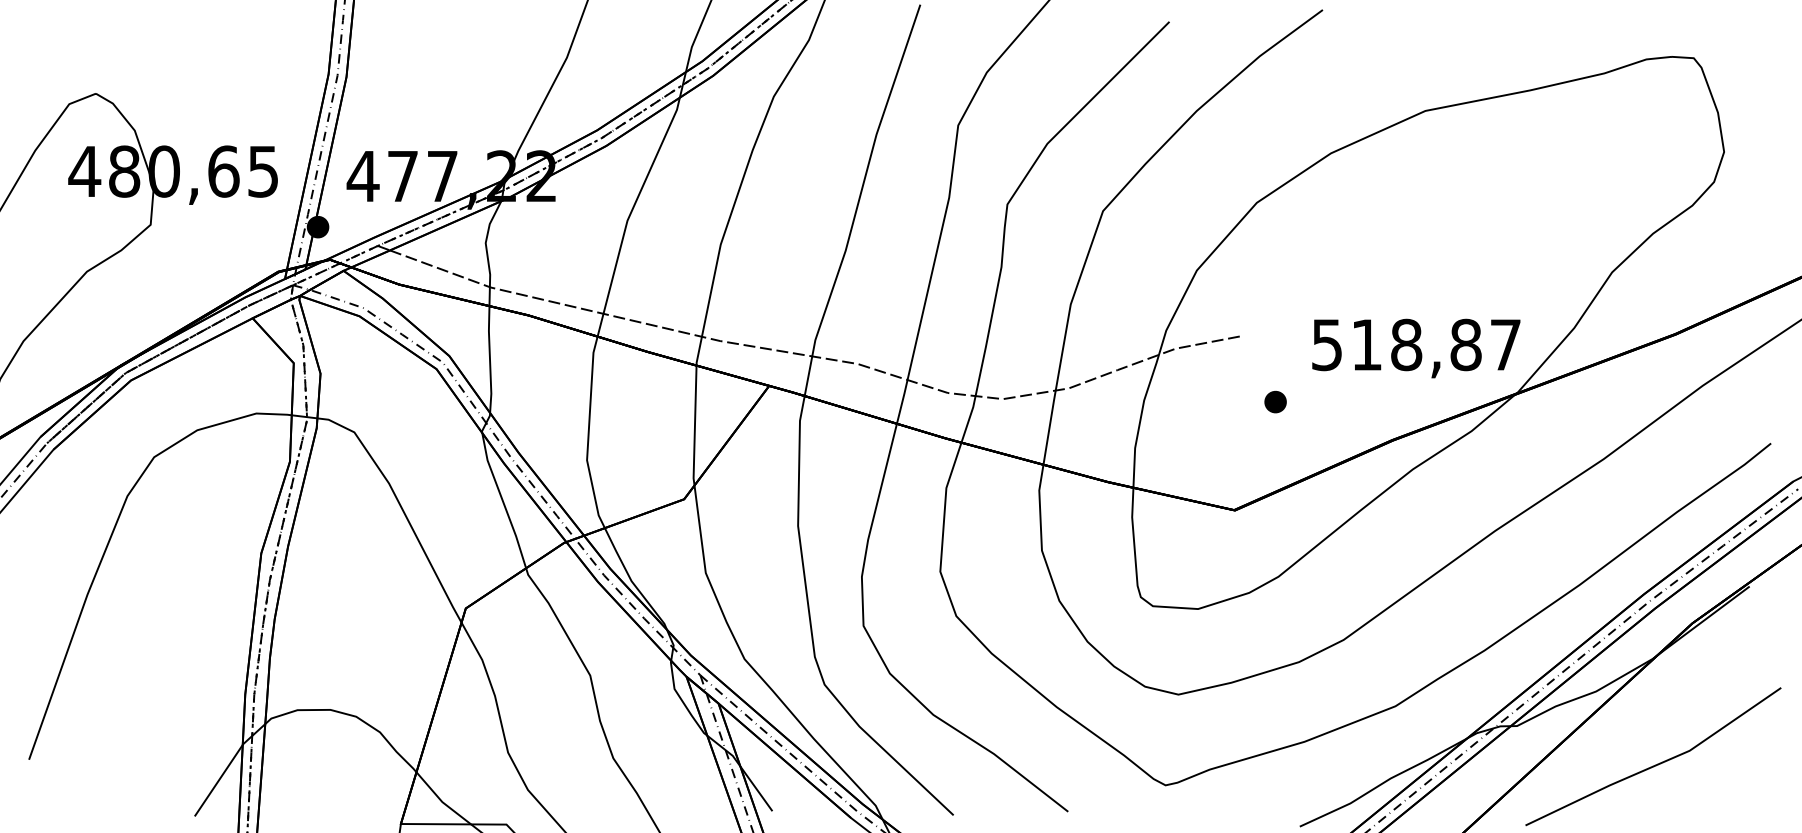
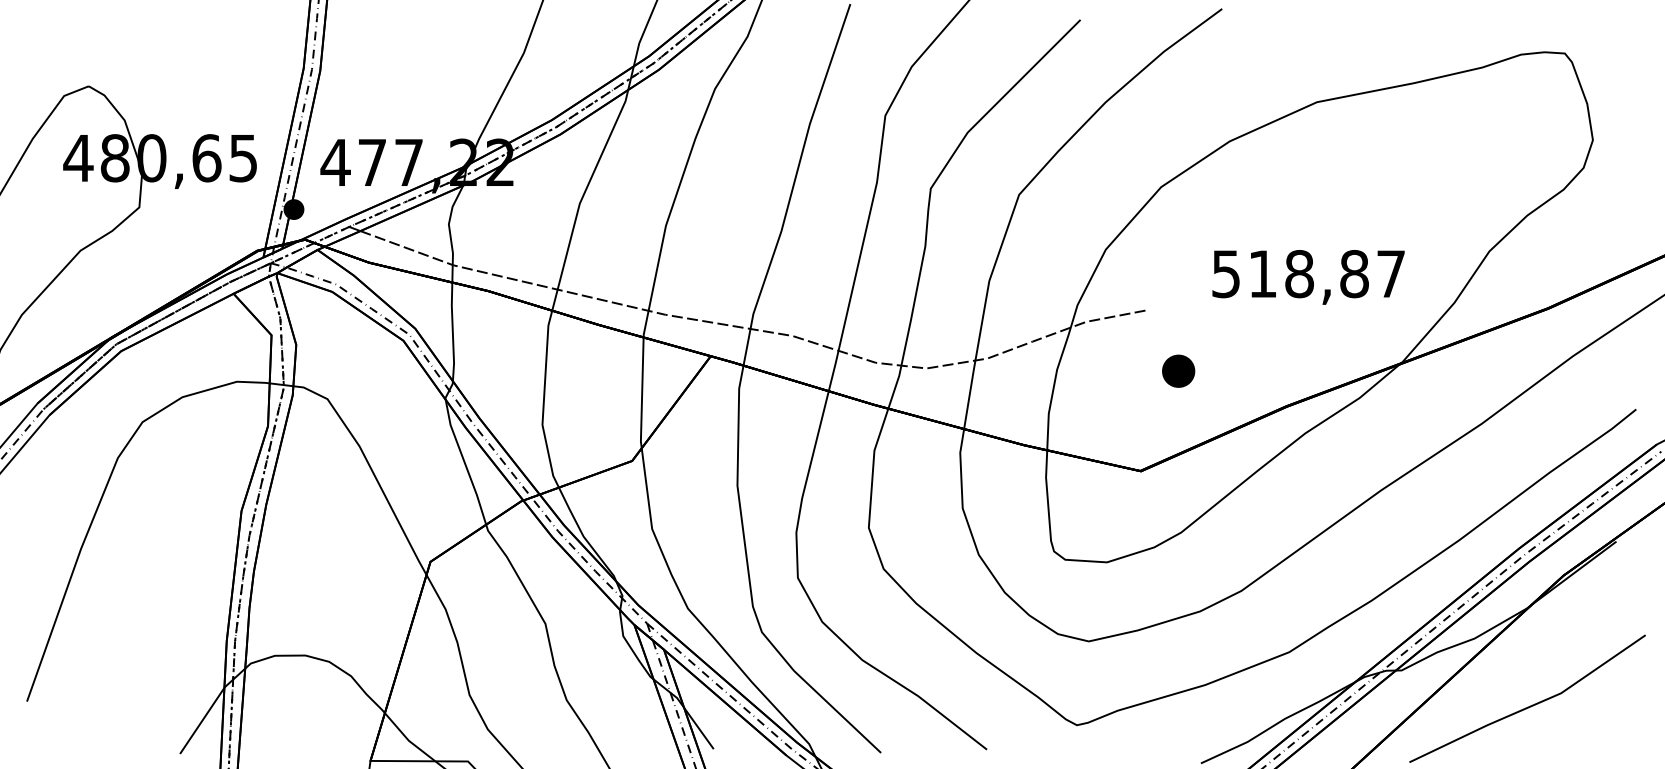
text: (1416, 348) -> (1308, 277), moved
part: (1275, 401) -> (1178, 370), size x1.6

